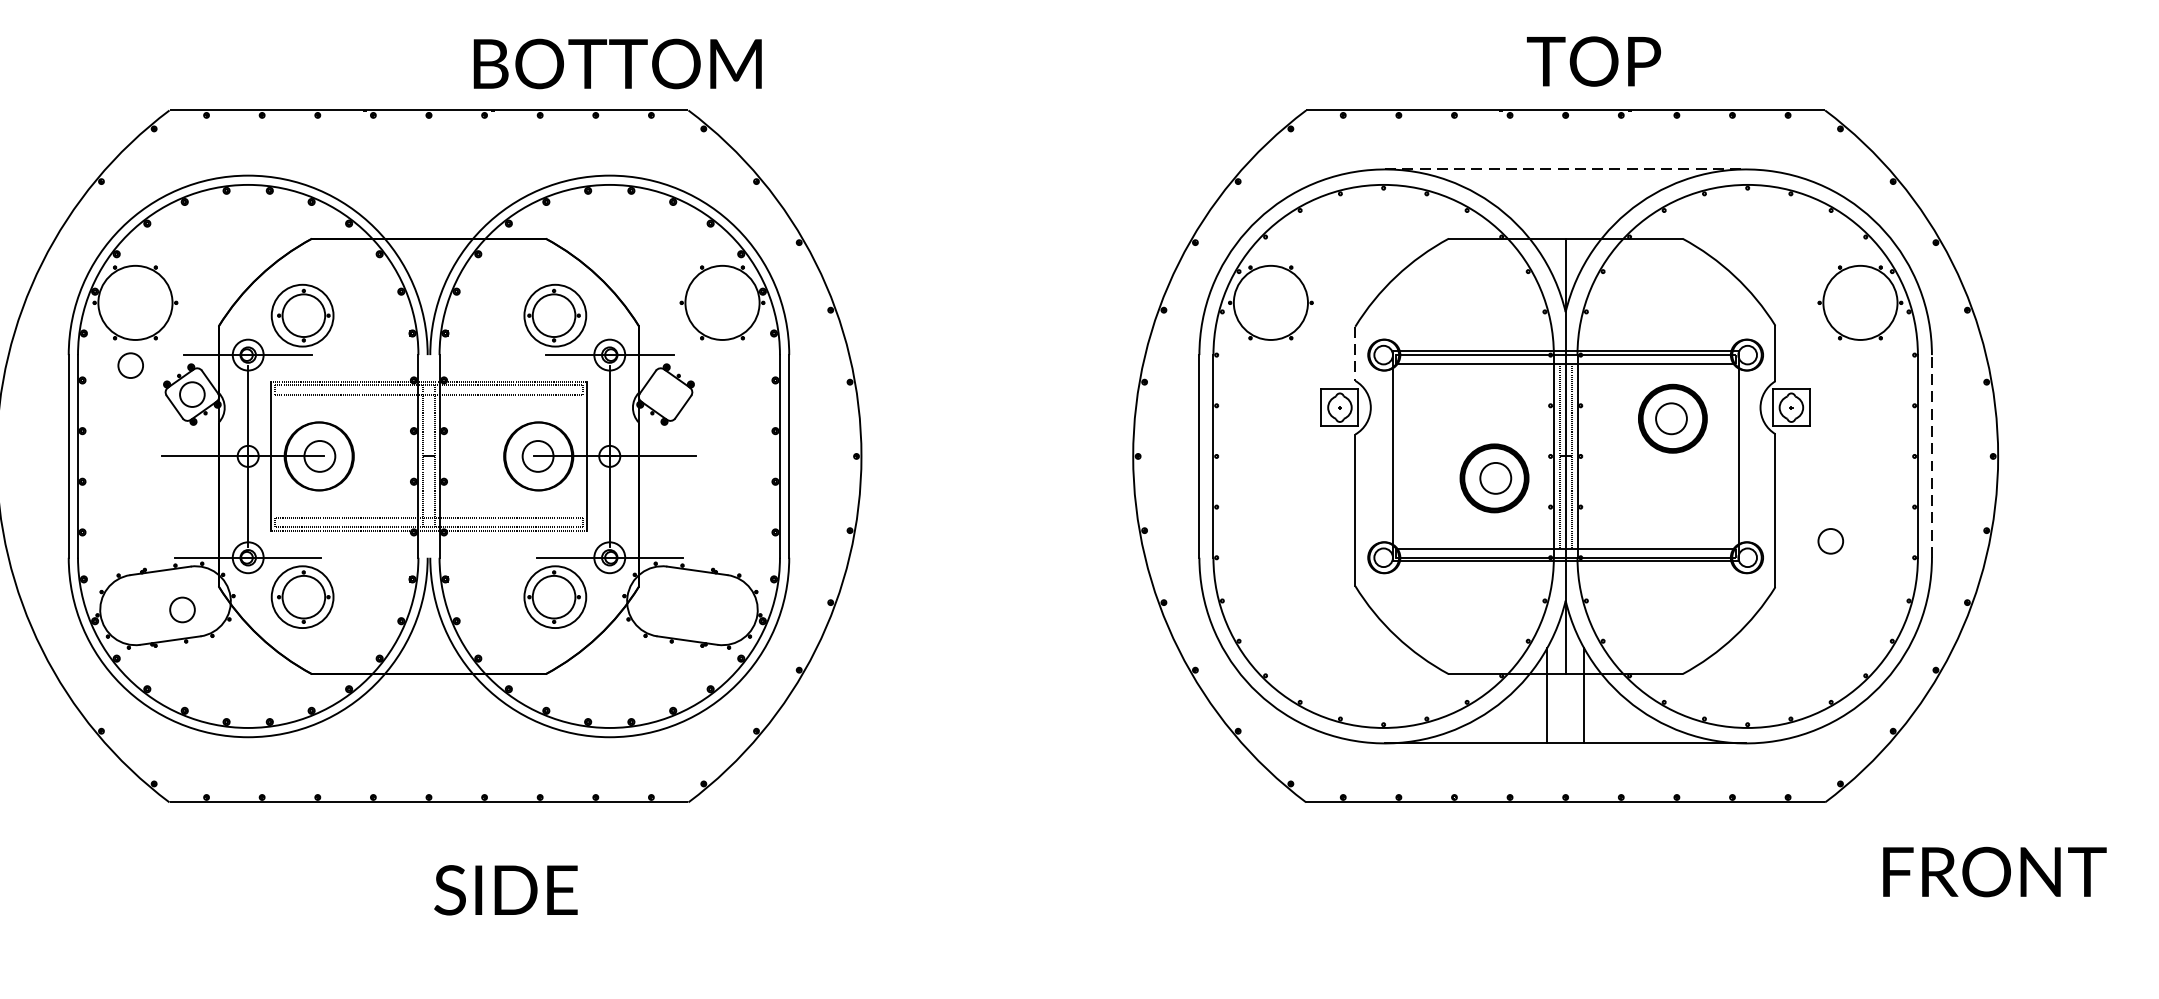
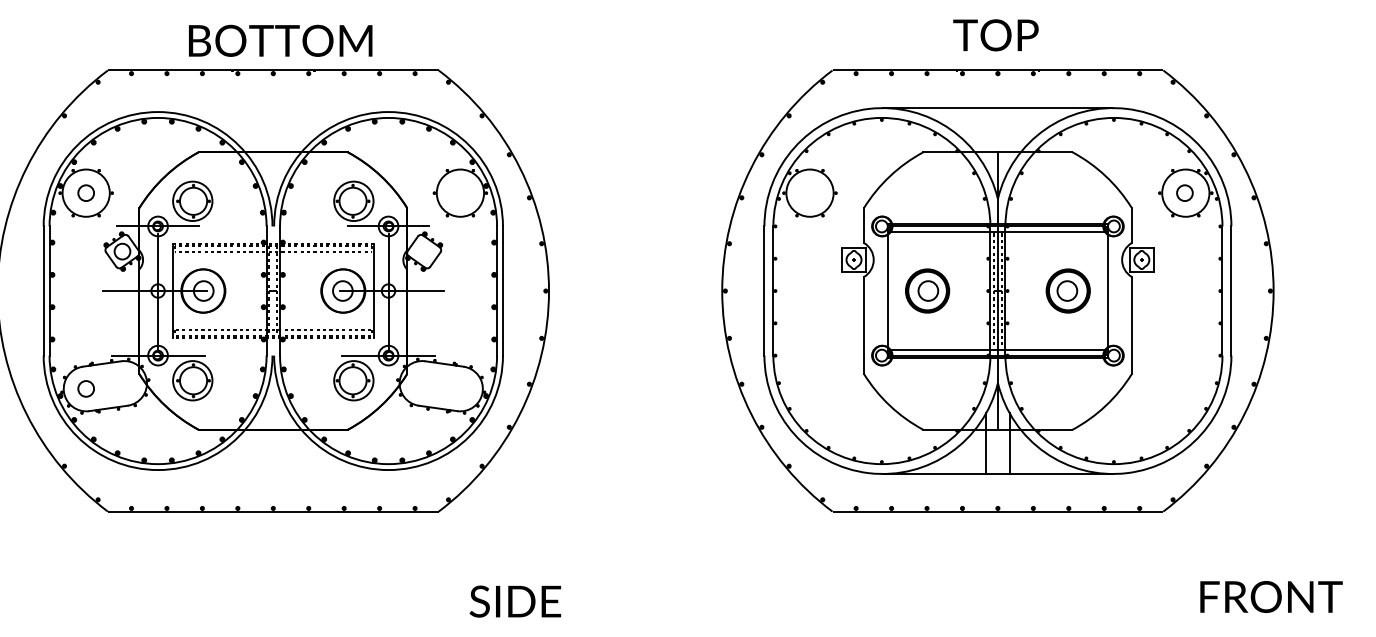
text: (1593, 61) -> (995, 35), moved
text: (617, 63) -> (280, 40), moved
line: (1566, 170) -> (998, 108), dashed -> solid
line: (1354, 355) -> (863, 226), dashed -> solid
circle: (129, 364) -> (85, 192), moved
part: (1671, 417) -> (1067, 290), moved
line: (1932, 457) -> (1231, 291), dashed -> solid
part: (1494, 477) -> (927, 290), moved
circle: (1830, 540) -> (1184, 192), moved
circle: (181, 609) -> (85, 388), moved
text: (1994, 871) -> (1271, 596), moved
text: (506, 890) -> (515, 601), moved

